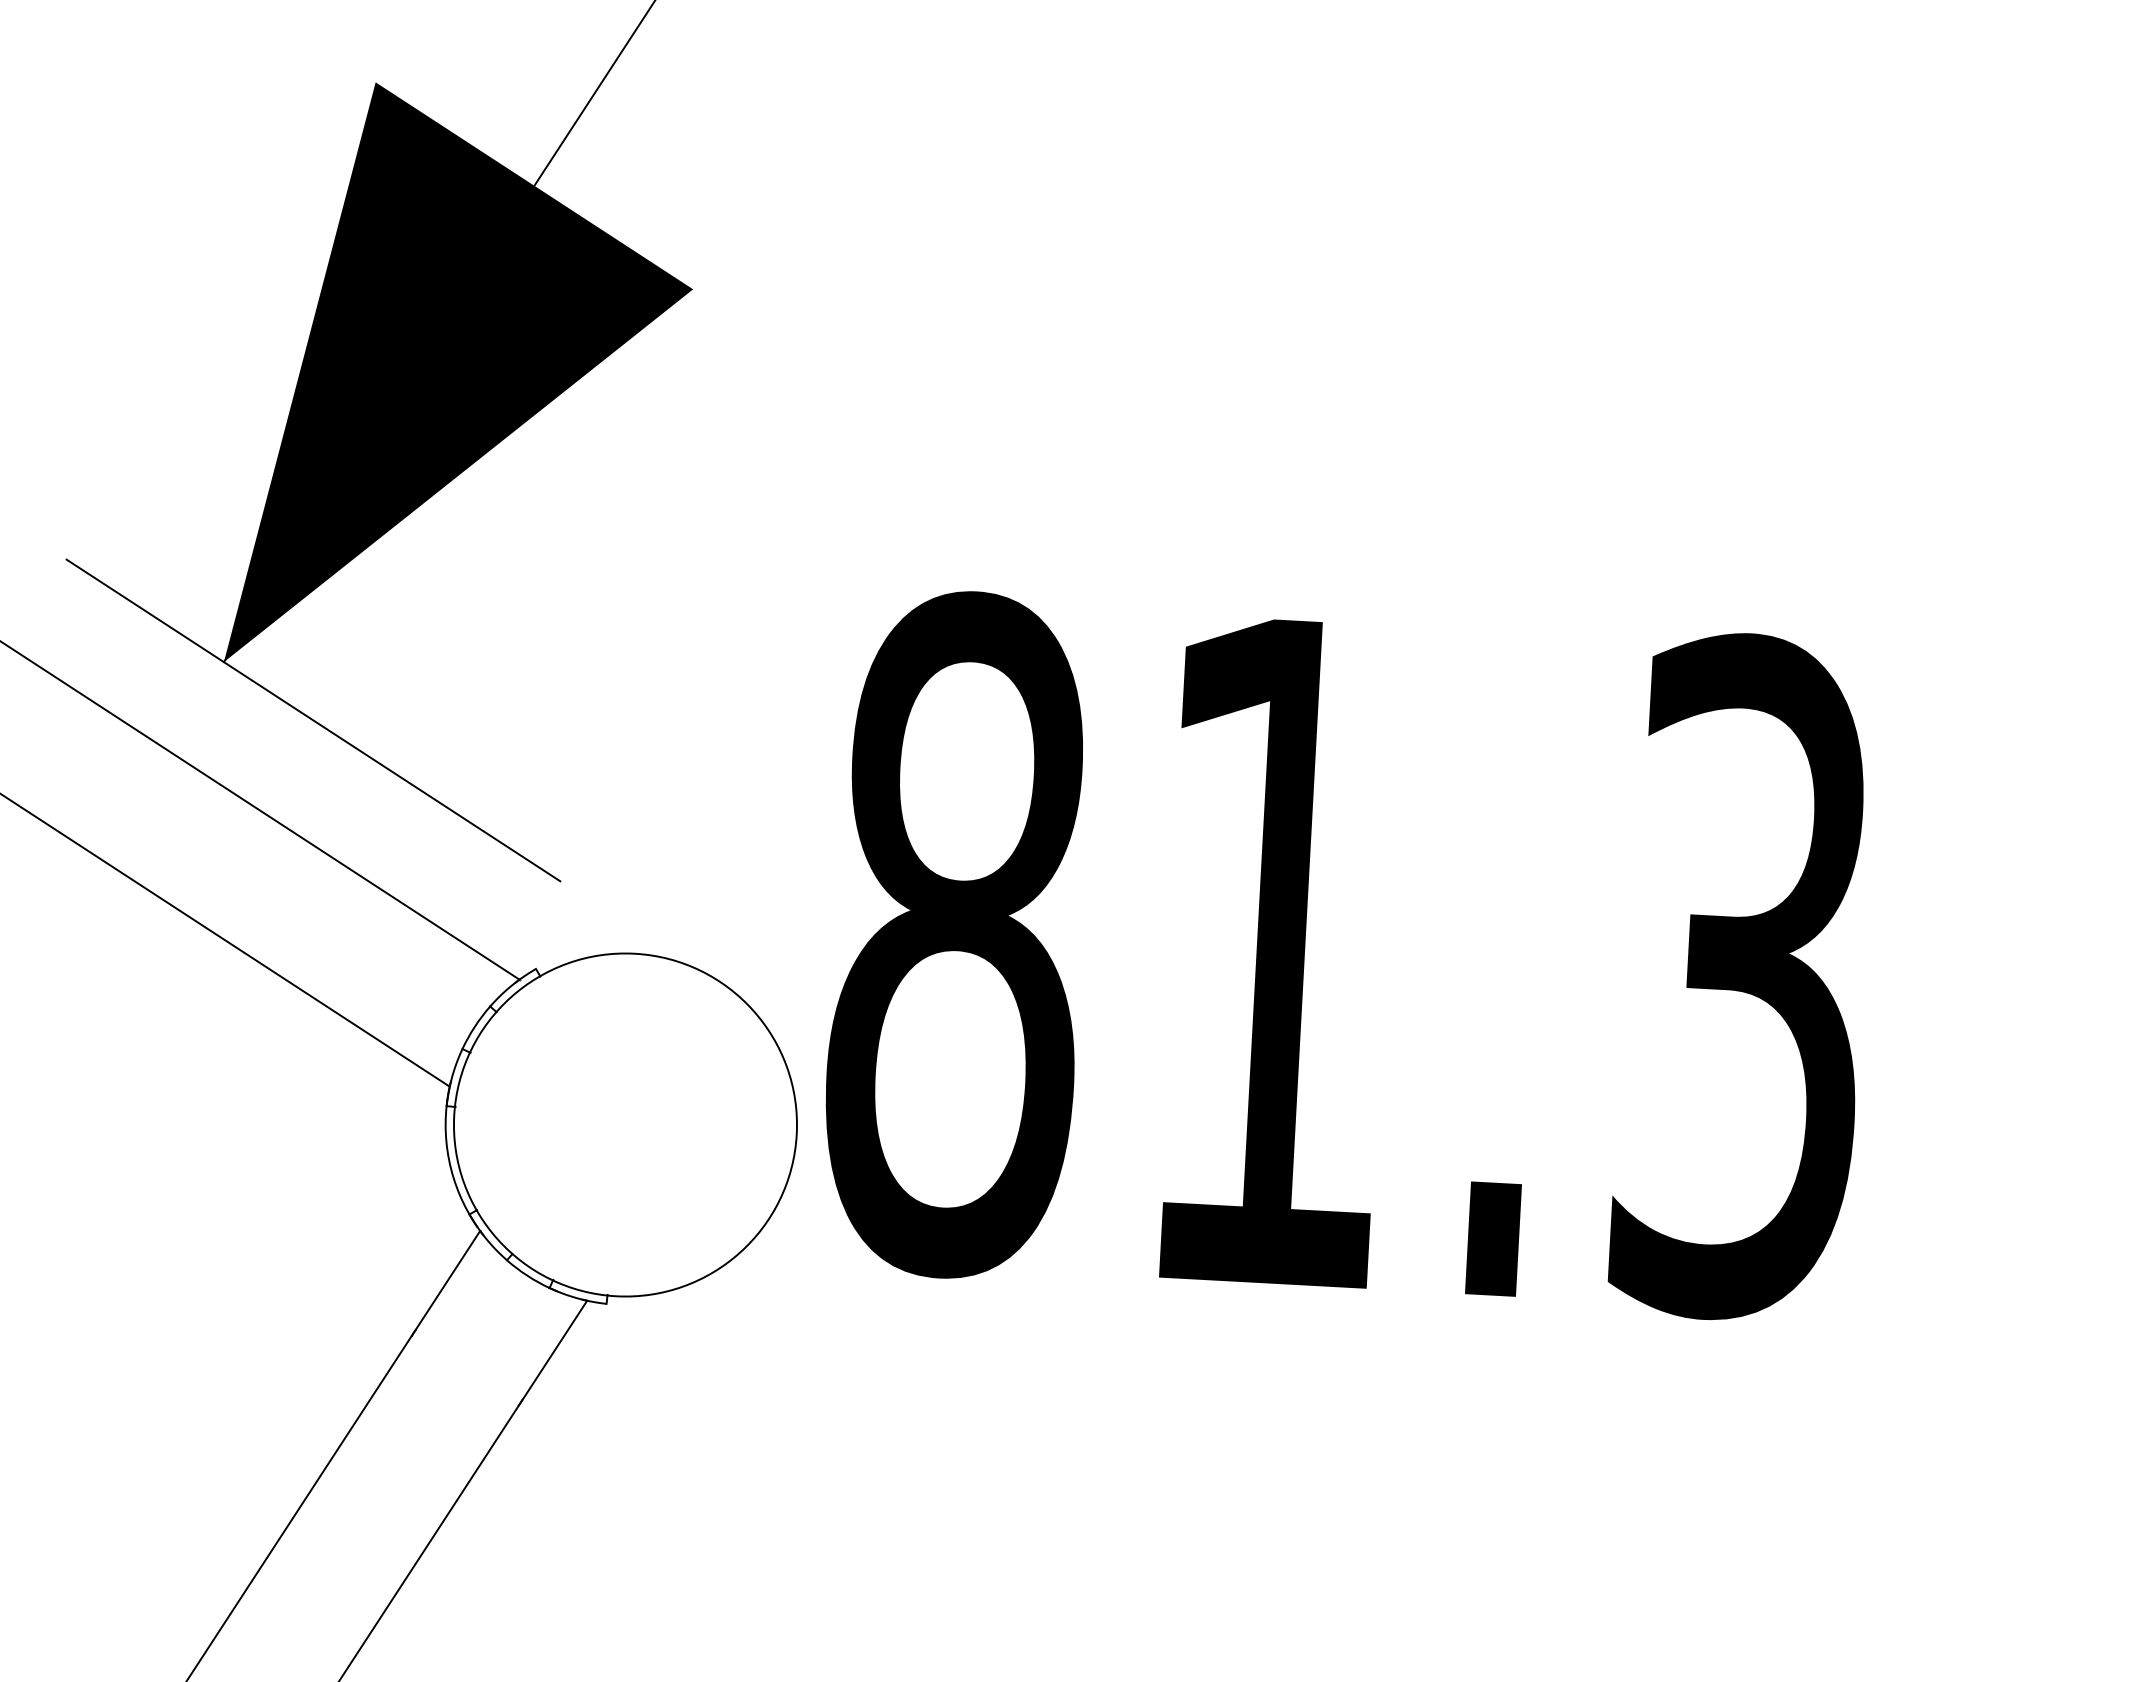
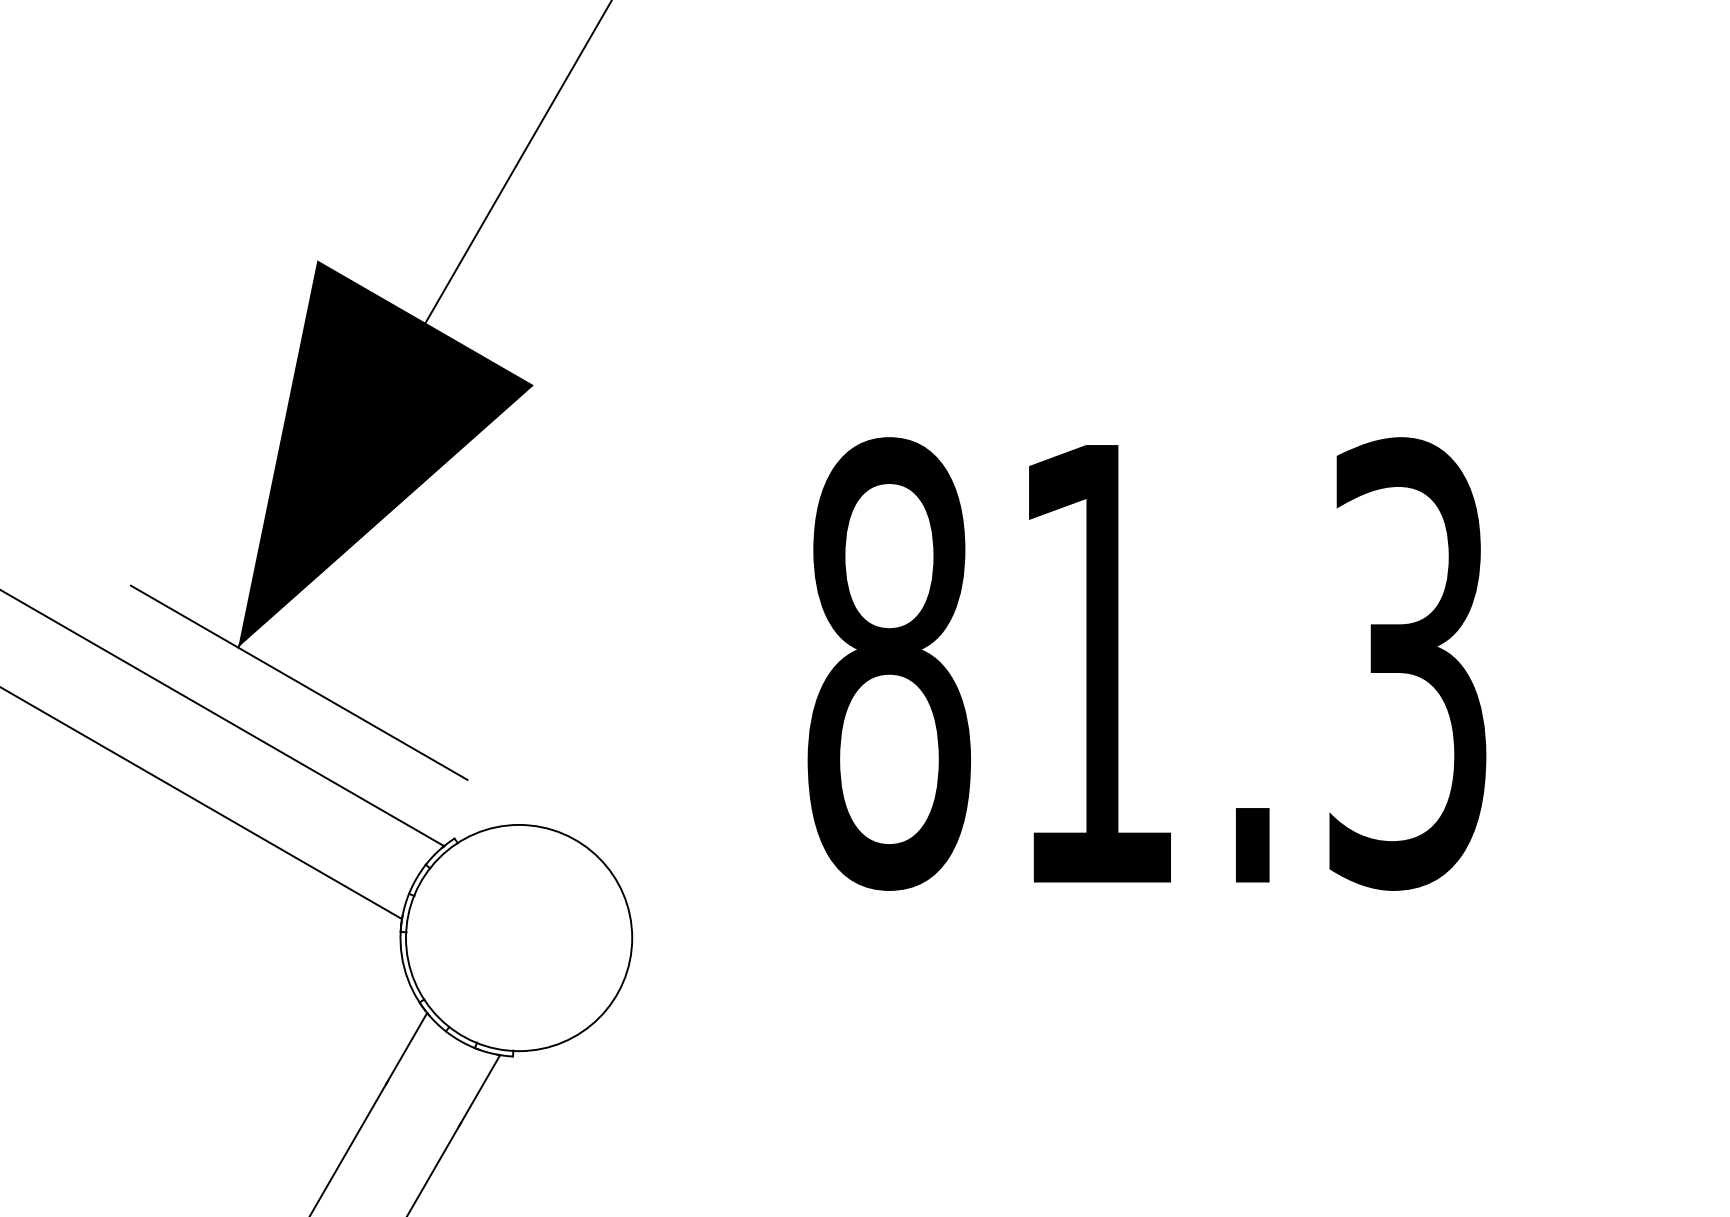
text: (1347, 955) -> (1146, 663), moved

